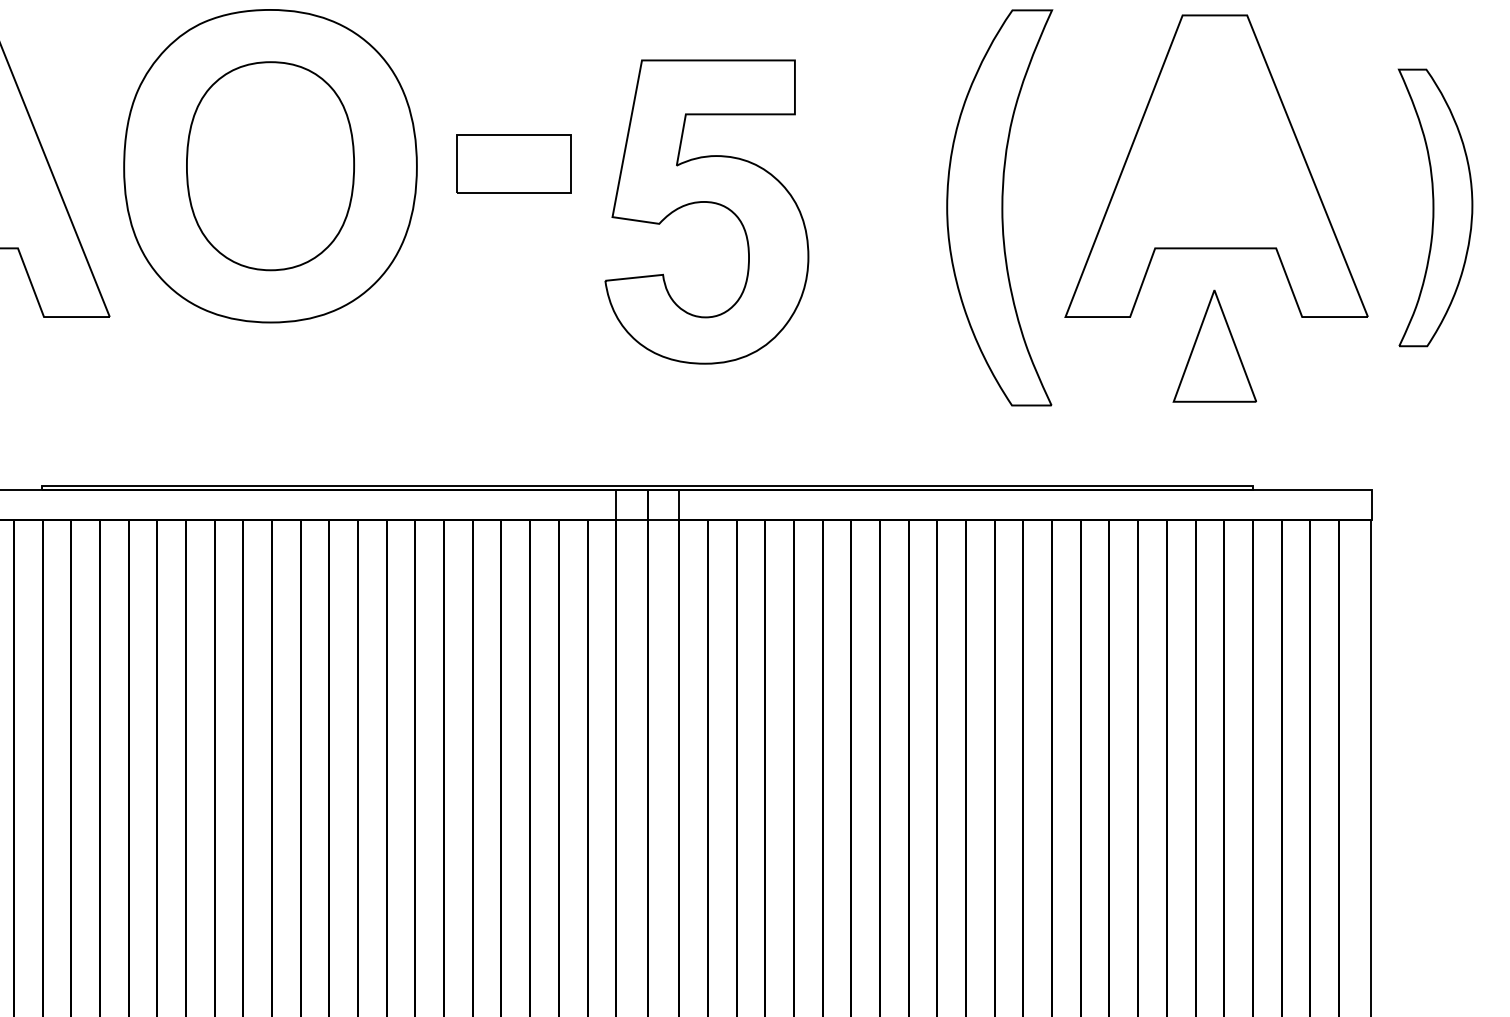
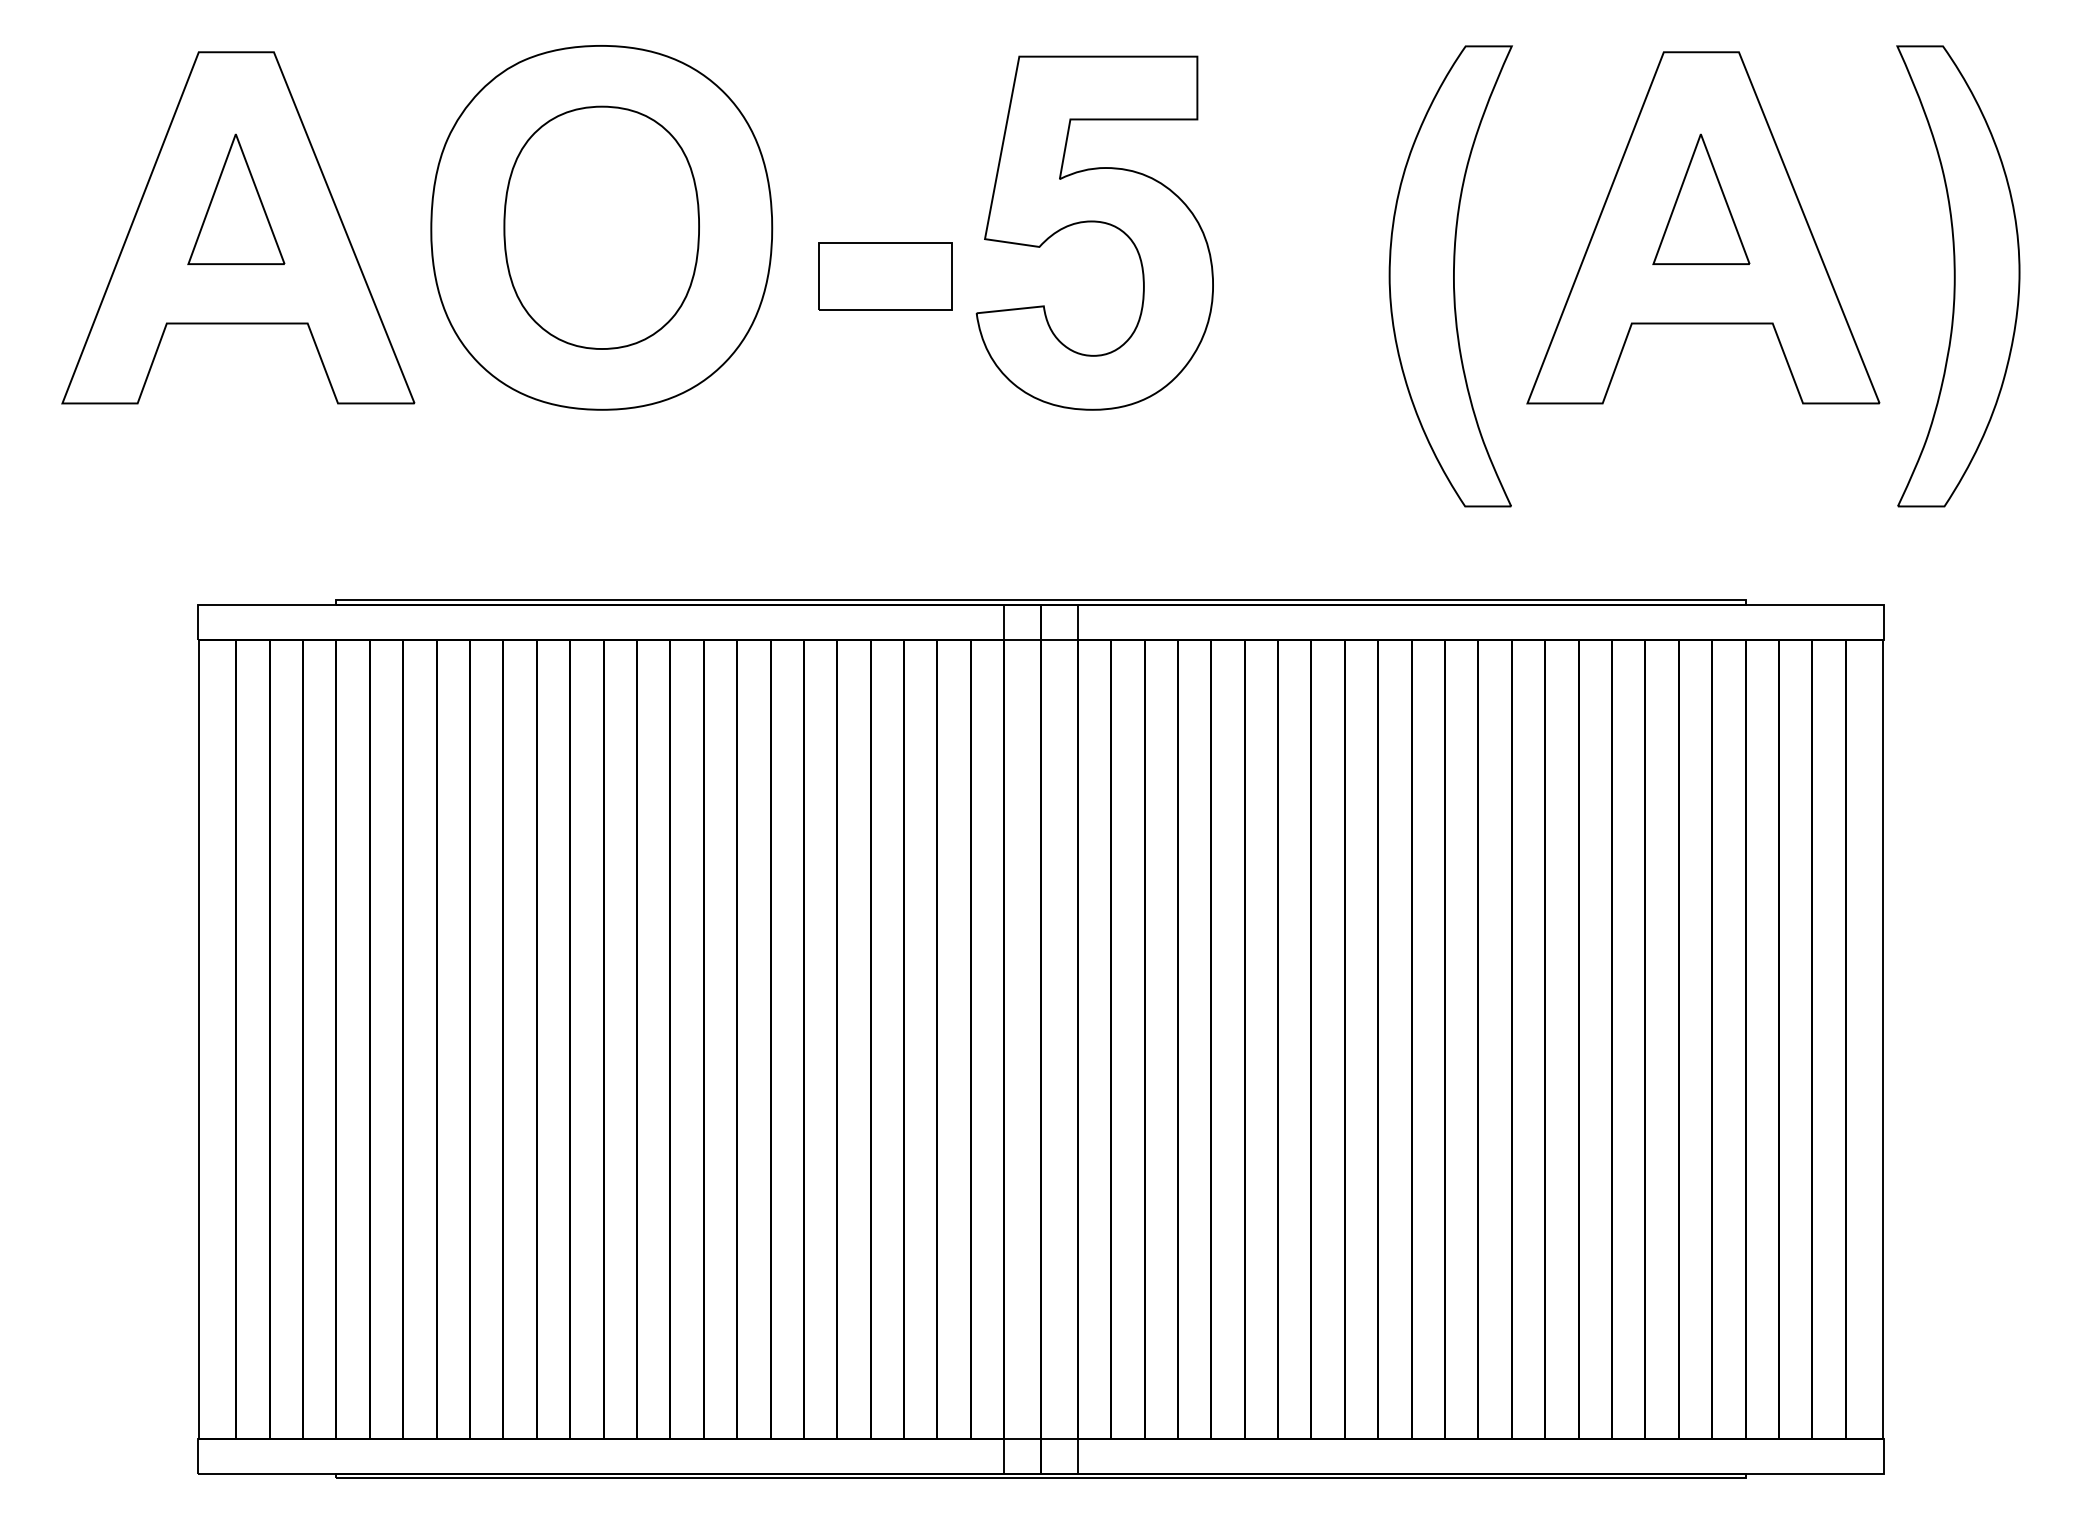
part: (514, 164) -> (885, 276), moved
part: (706, 202) -> (1094, 222), moved
part: (1435, 208) -> (1958, 276), size x1.43
part: (1214, 345) -> (1701, 198), moved

